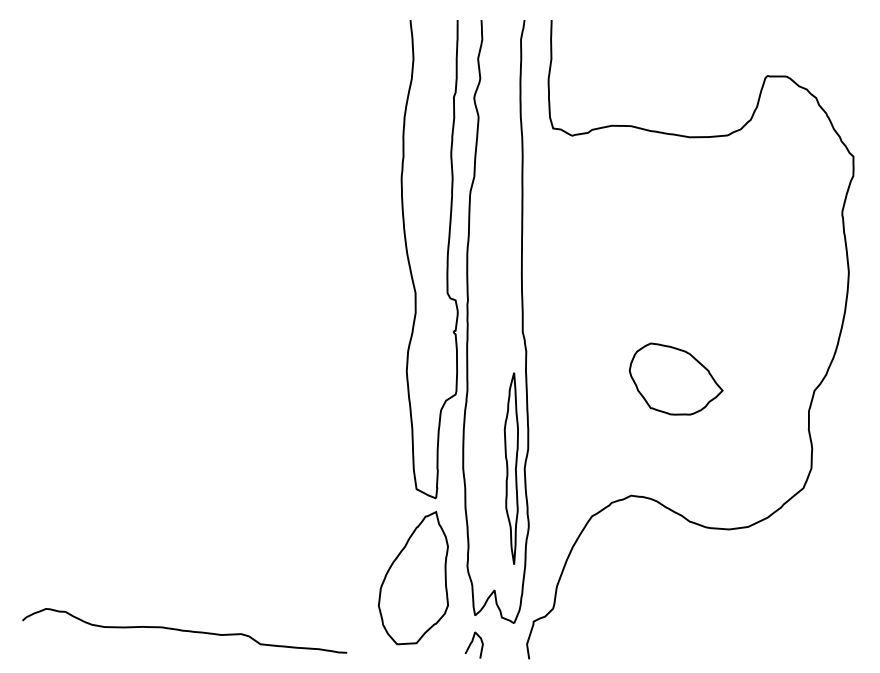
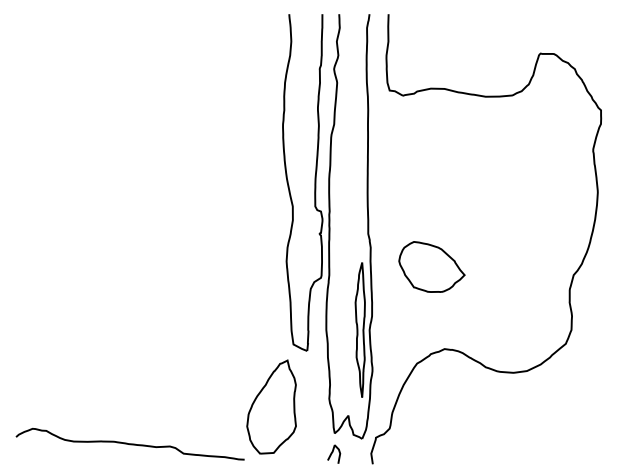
part: (676, 378) -> (432, 266), moved
part: (412, 577) -> (270, 406), moved

